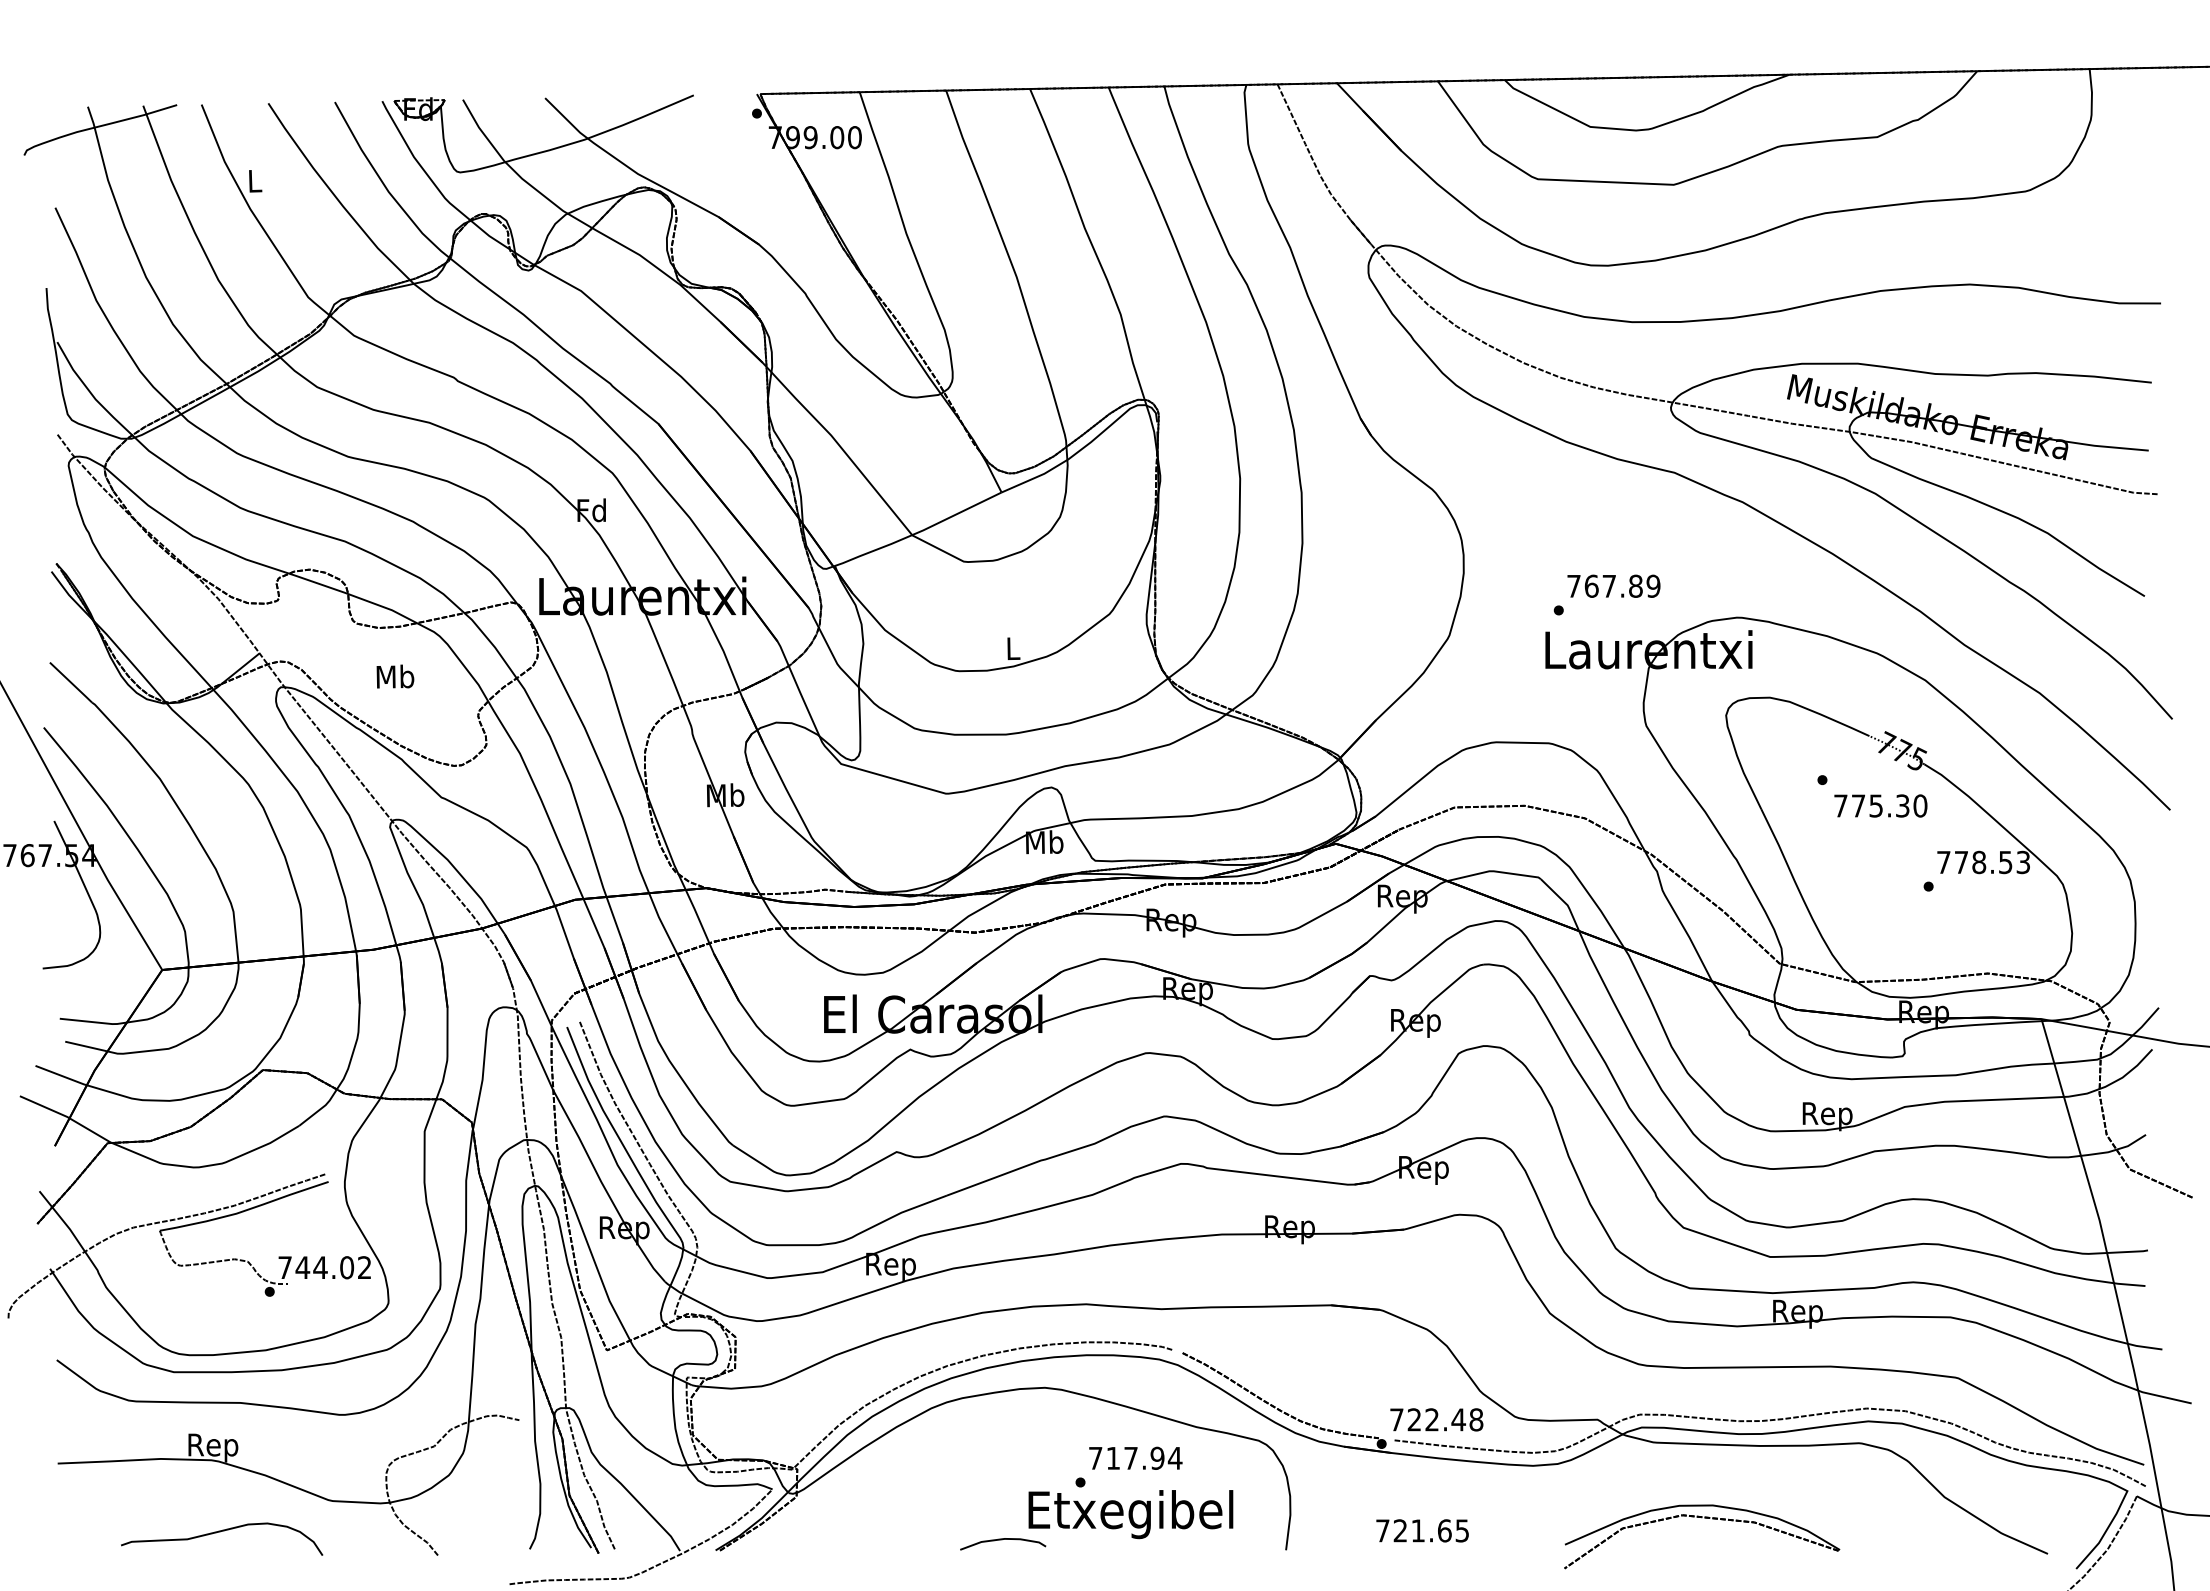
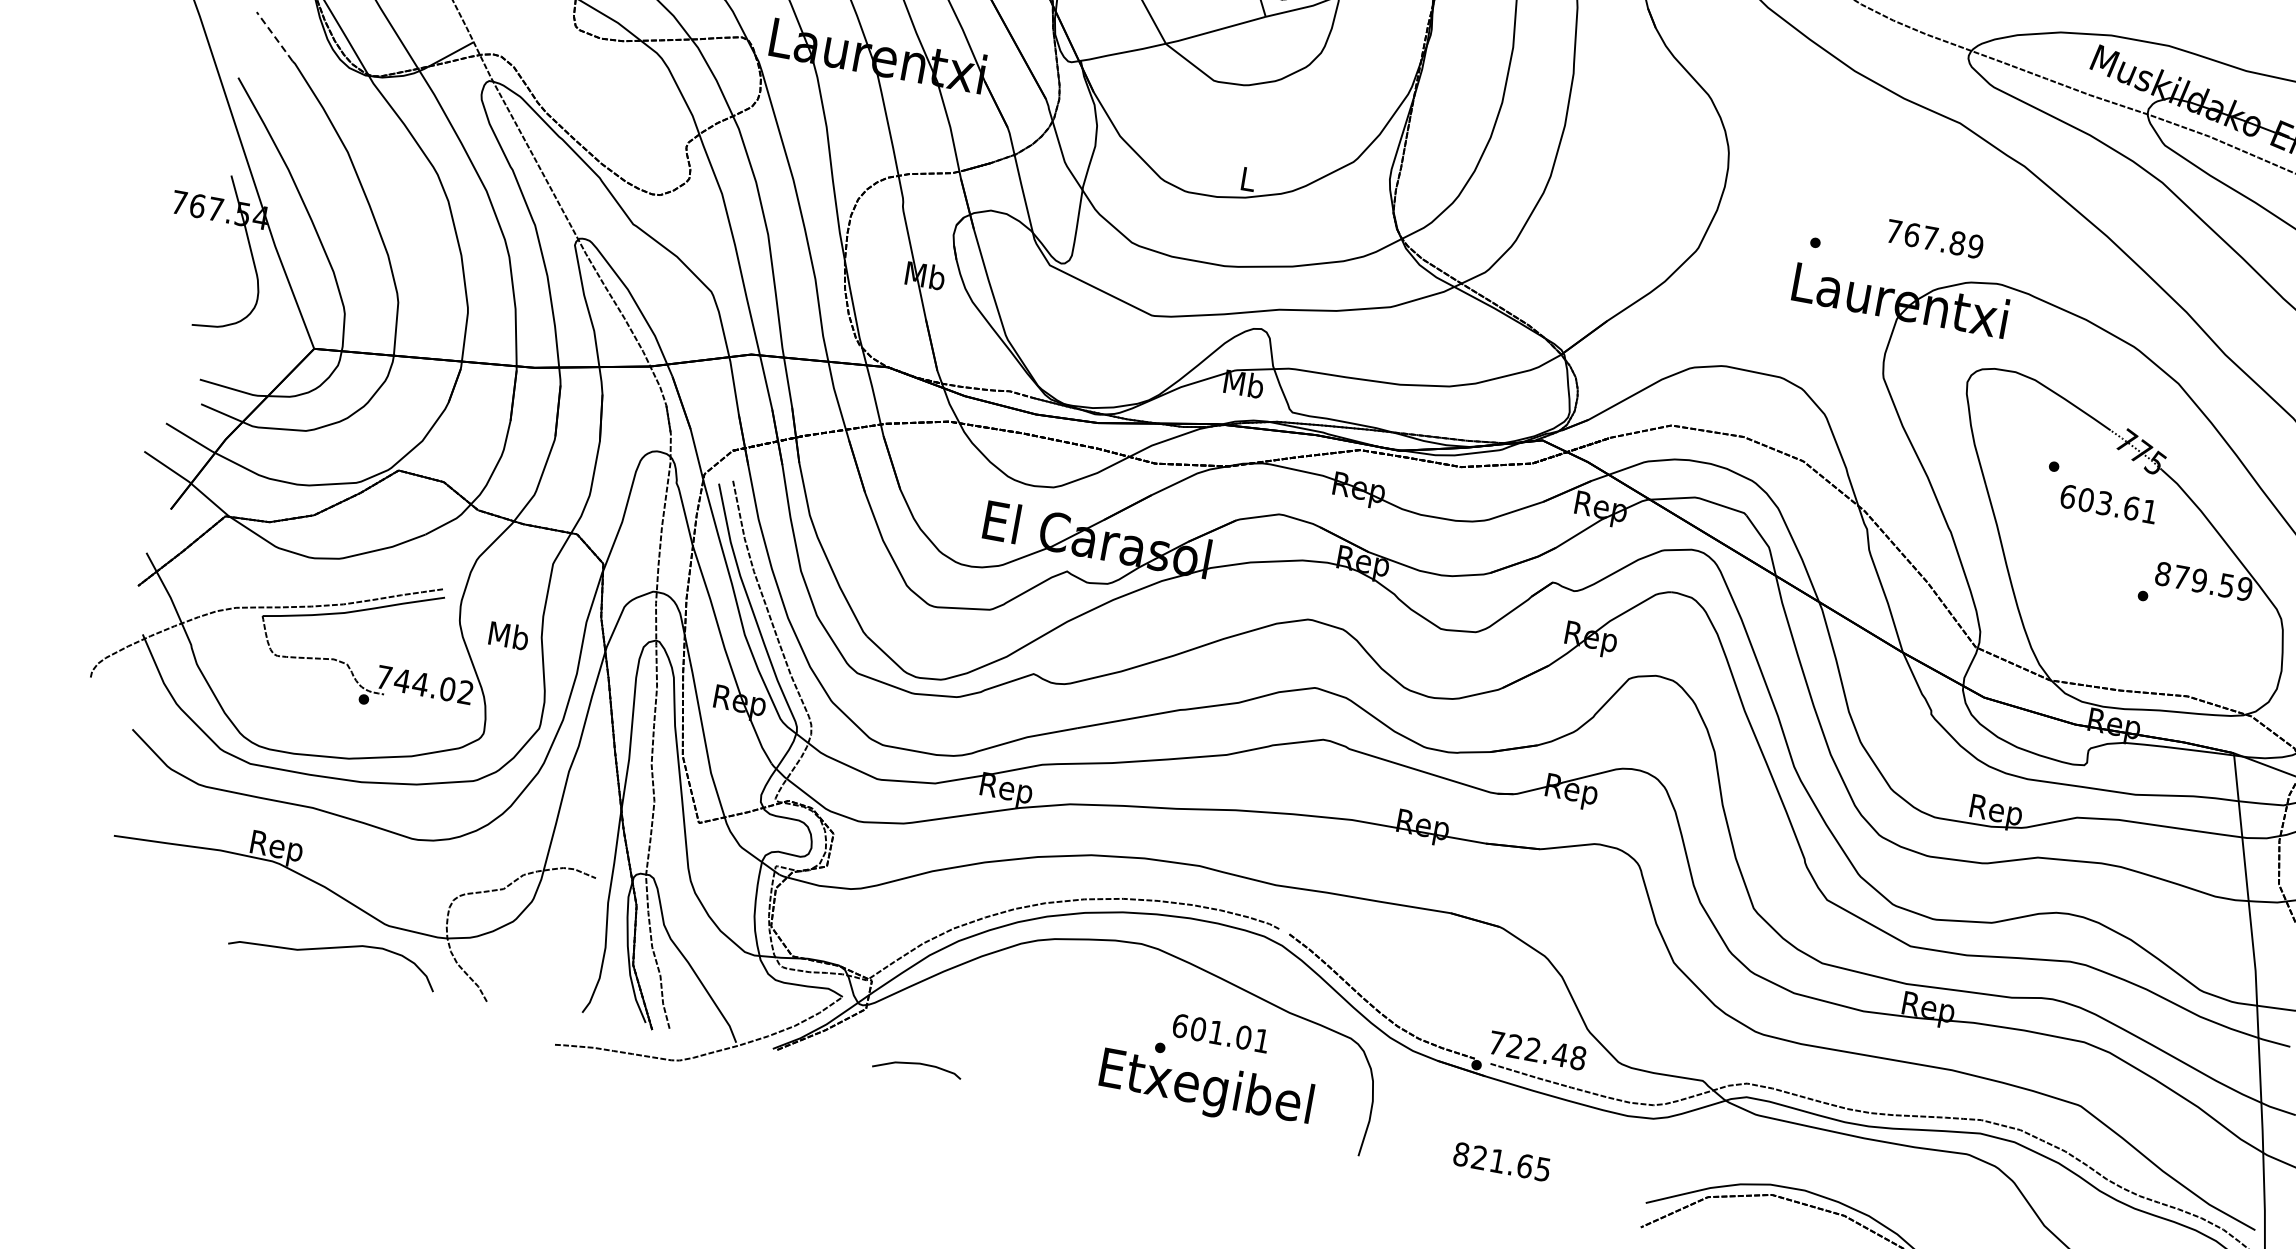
text: (1613, 585) -> (1934, 238), moved
text: (395, 676) -> (509, 635), moved
line: (71, 682) -> (275, 36), solid -> dashed
text: (1880, 805) -> (2108, 503), 775.30 -> 603.61
text: (1983, 862) -> (2203, 581), 778.53 -> 879.59
text: (1135, 1457) -> (1221, 1032), 717.94 -> 601.01
text: (1382, 1530) -> (1461, 1154), 721.65 -> 821.65
curve: (220, 1532) -> (332, 949), moved
curve: (1002, 1540) -> (917, 1064), moved

